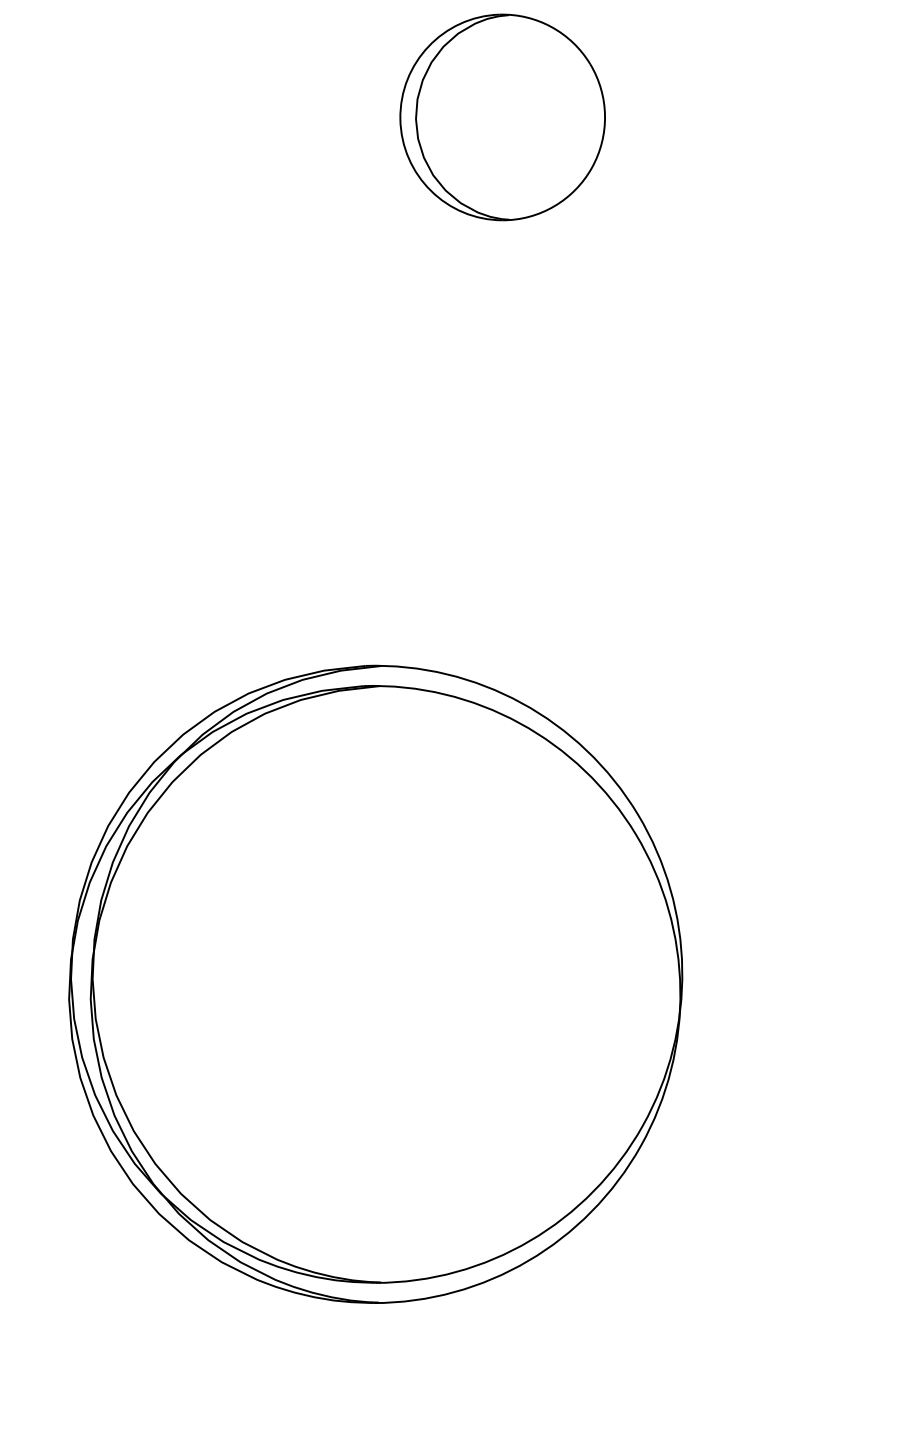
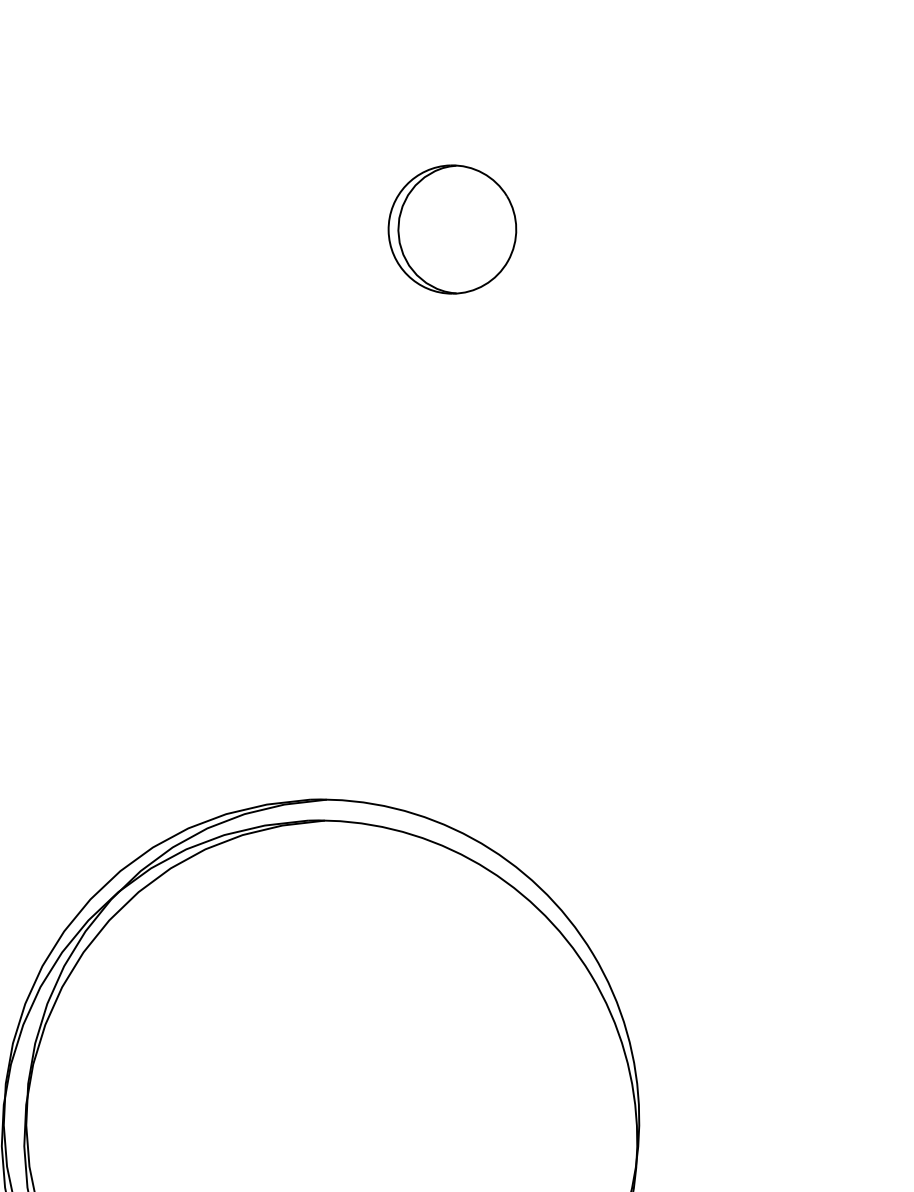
part: (502, 117) -> (452, 229), size x0.6

